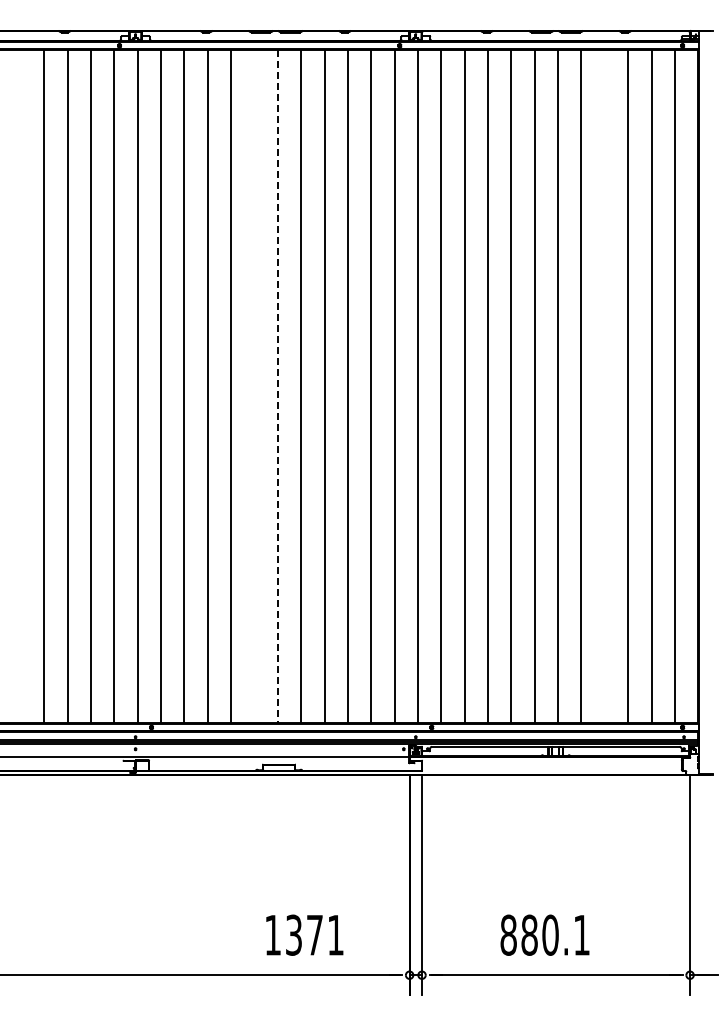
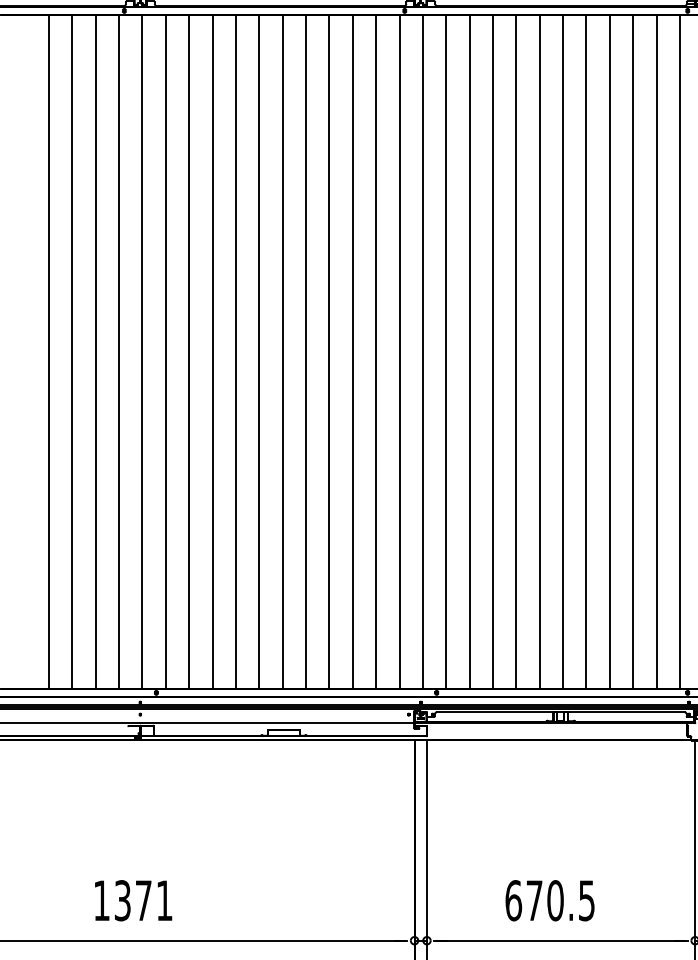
line: (254, 386) -> (259, 351), added
line: (277, 386) -> (282, 351), dashed -> solid
line: (604, 386) -> (609, 351), added
text: (304, 934) -> (133, 899), moved
text: (544, 934) -> (549, 899), 880.1 -> 670.5

